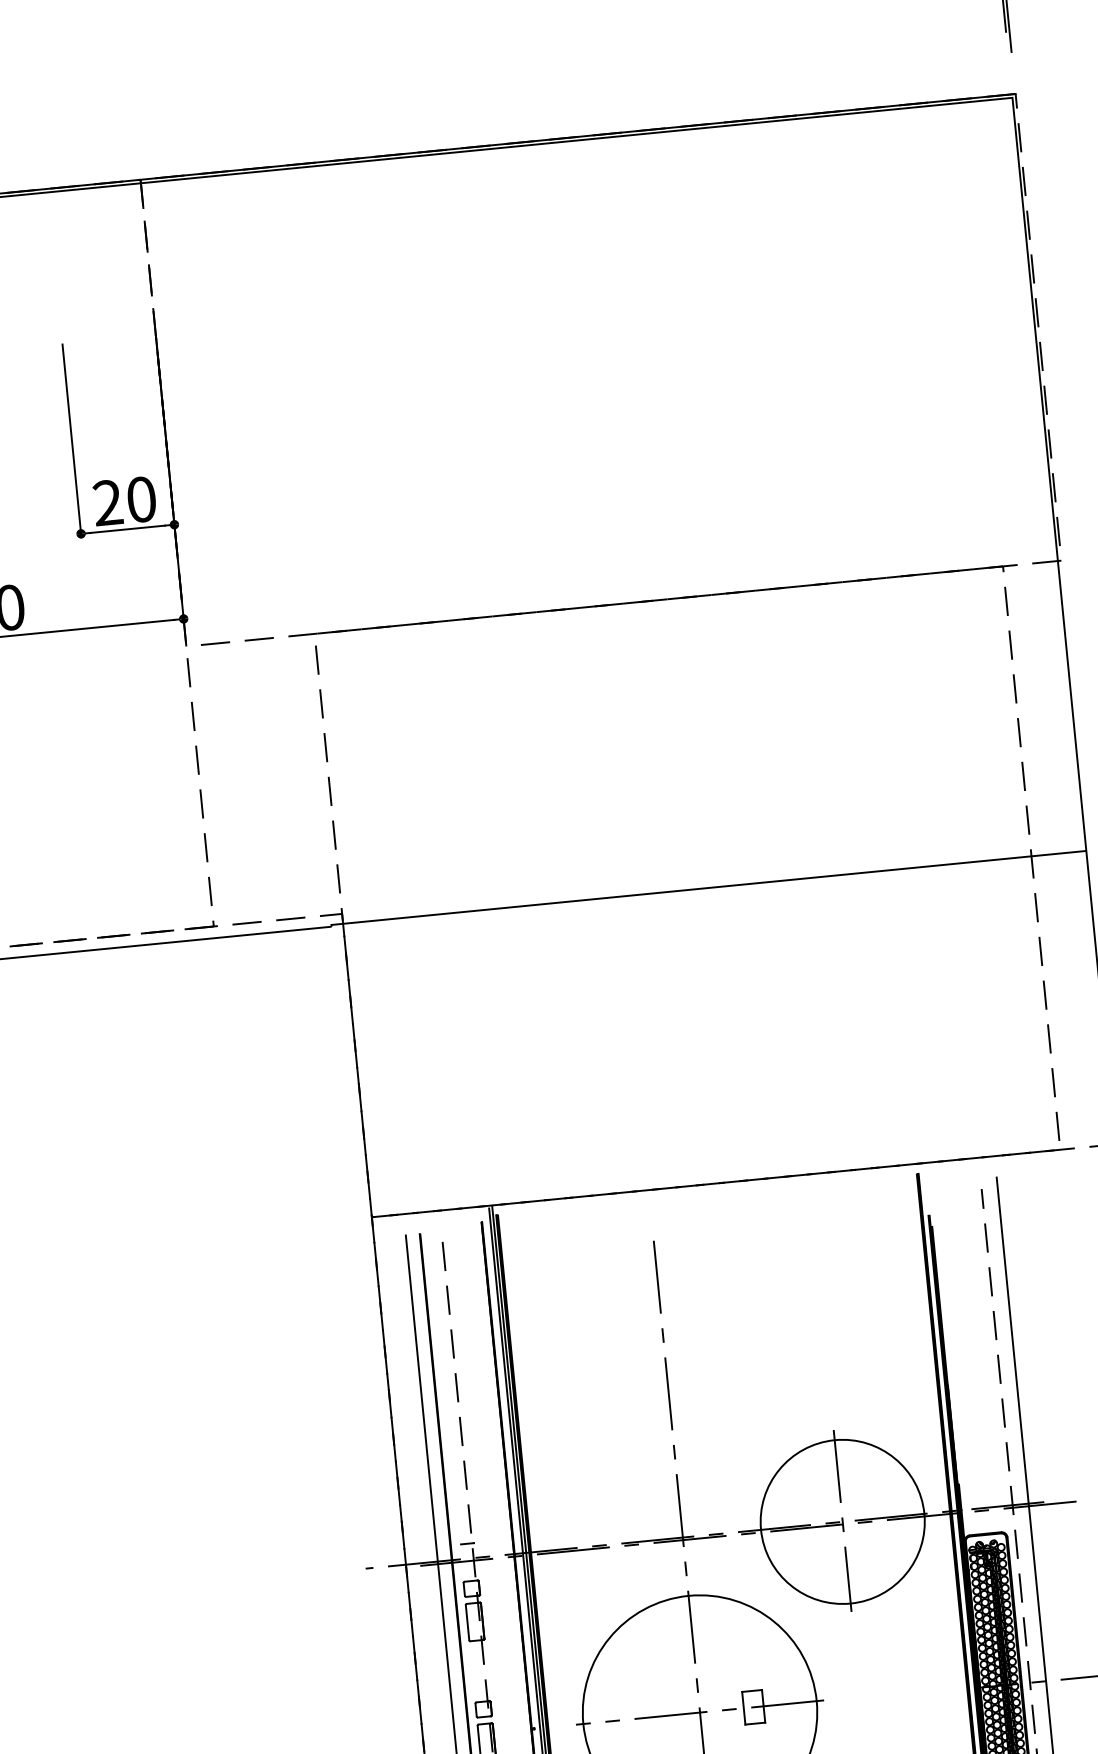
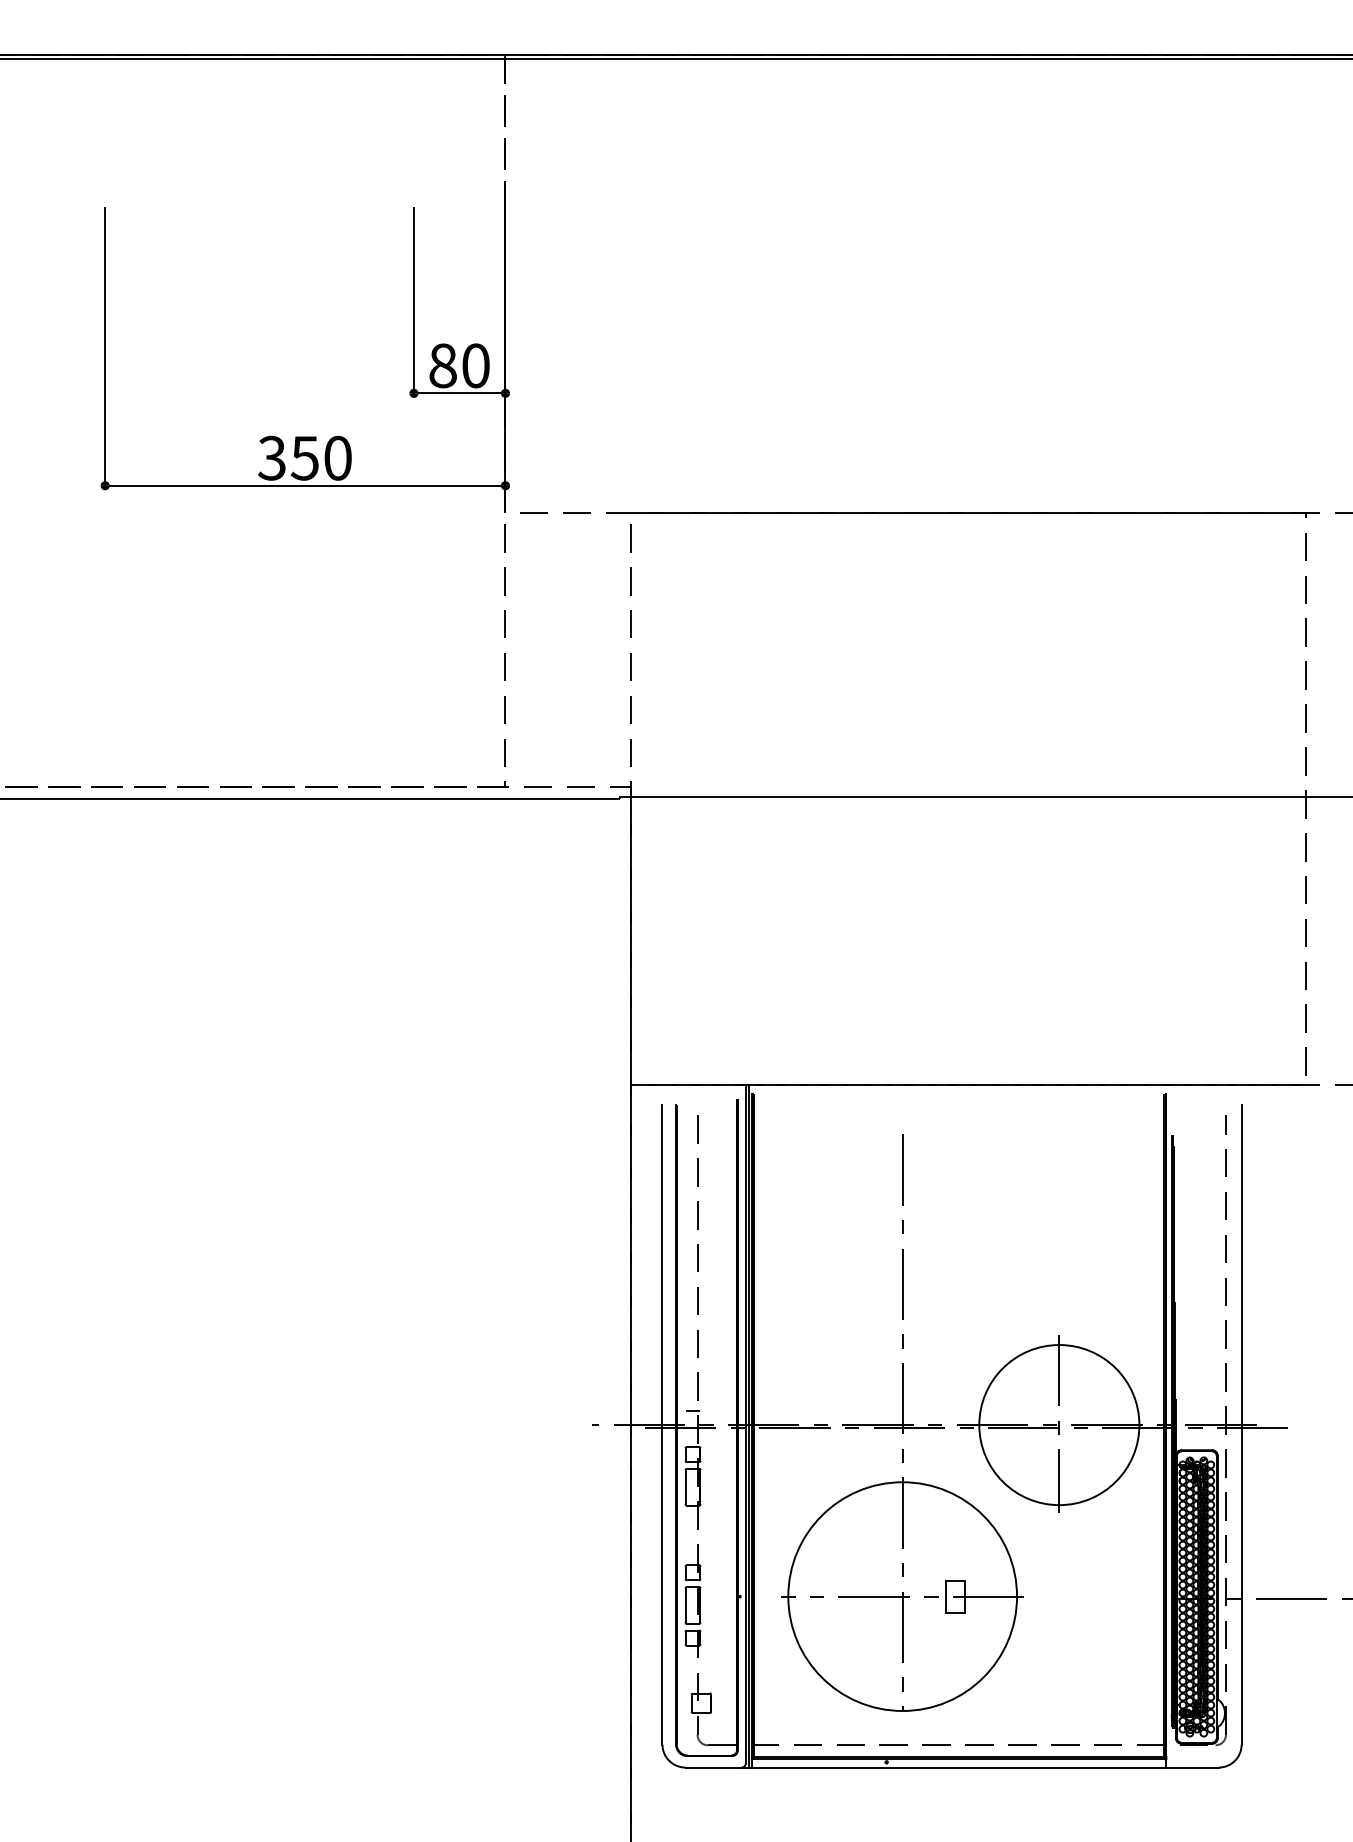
text: (107, 502) -> (442, 365), 20 -> 80

